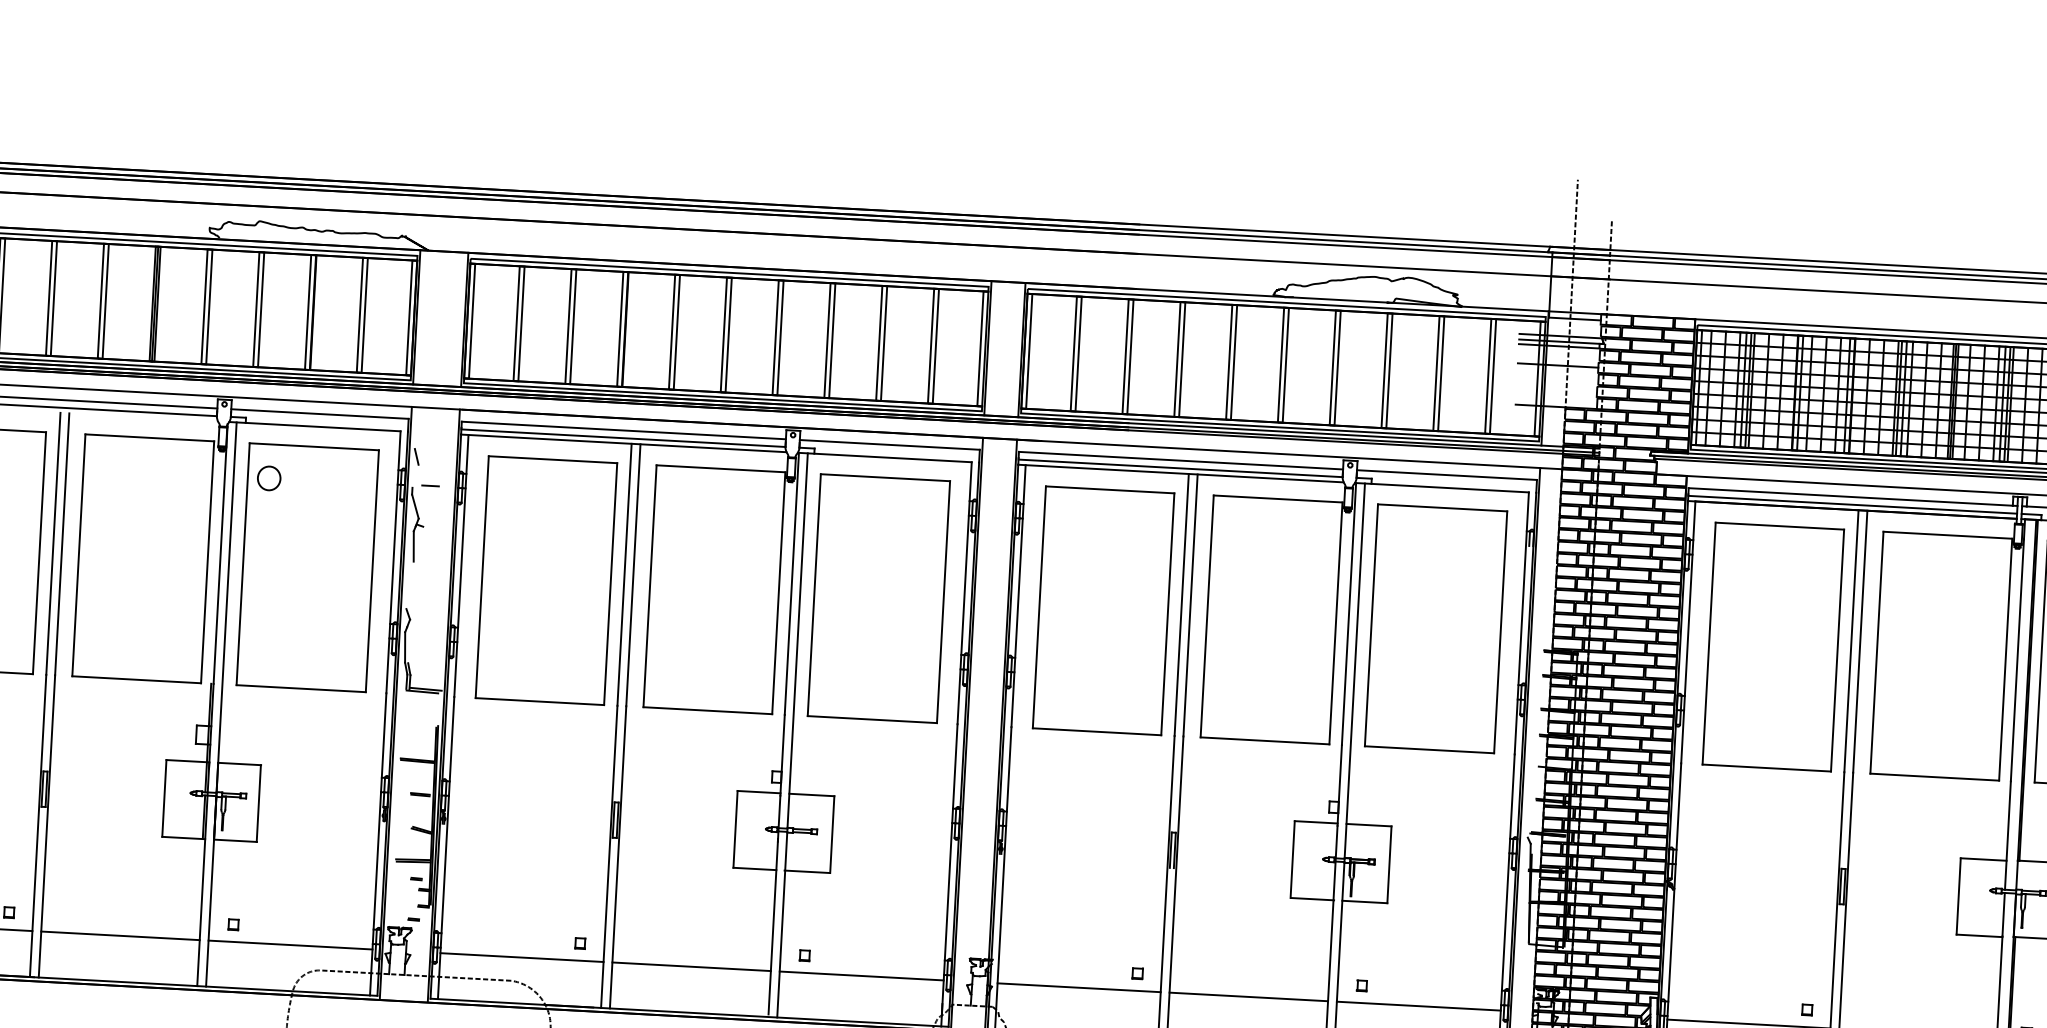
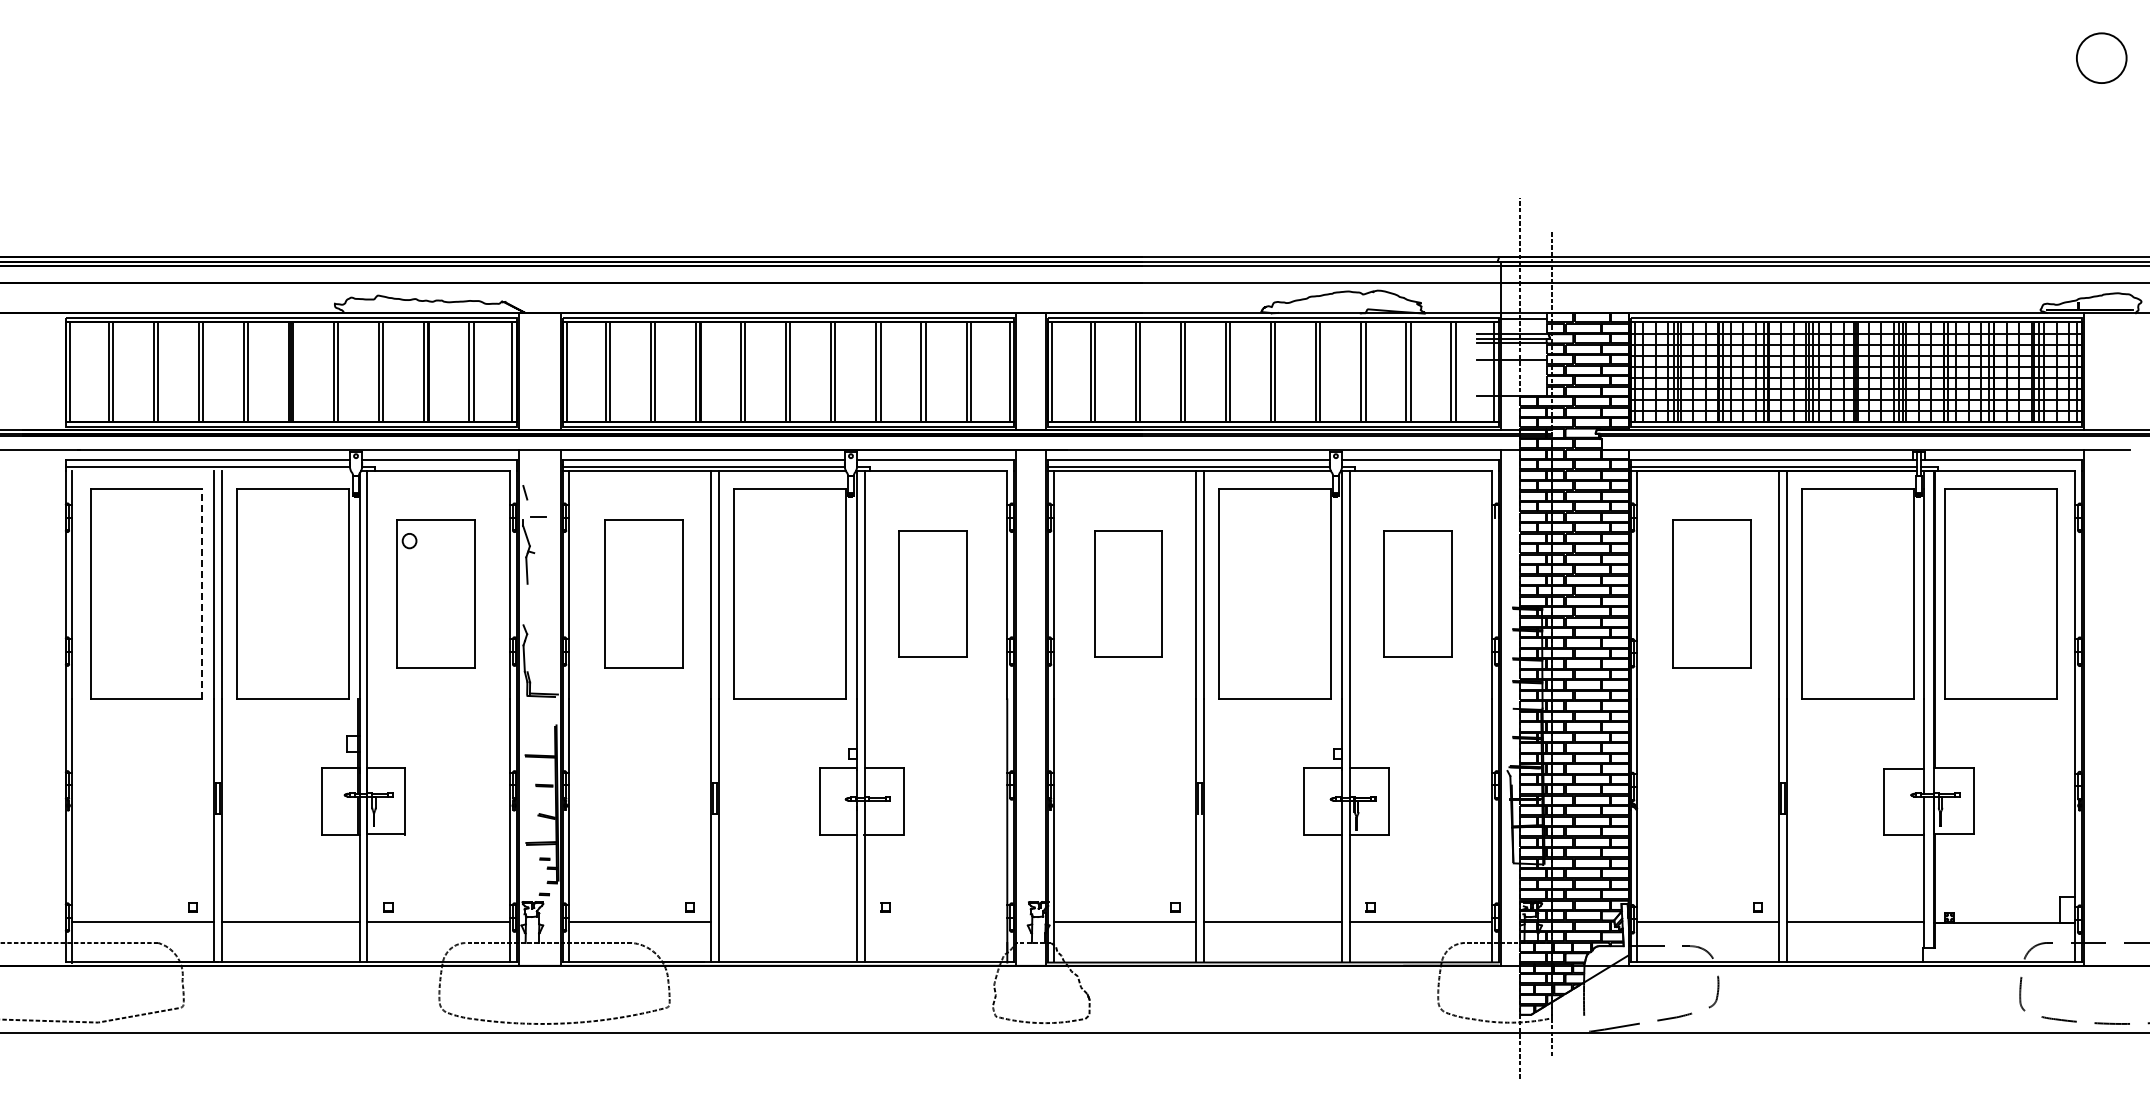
line: (39, 552) -> (202, 593), solid -> dashed
part: (307, 567) -> (435, 593), size x0.7
part: (546, 579) -> (643, 593), size x0.7
part: (878, 597) -> (932, 593), size x0.6
part: (1103, 610) -> (1128, 593), size x0.6
part: (1435, 628) -> (1417, 593), size x0.6
part: (1773, 646) -> (1711, 593), size x0.7
line: (691, 966) -> (787, 922), removed
line: (861, 976) -> (935, 922), removed

